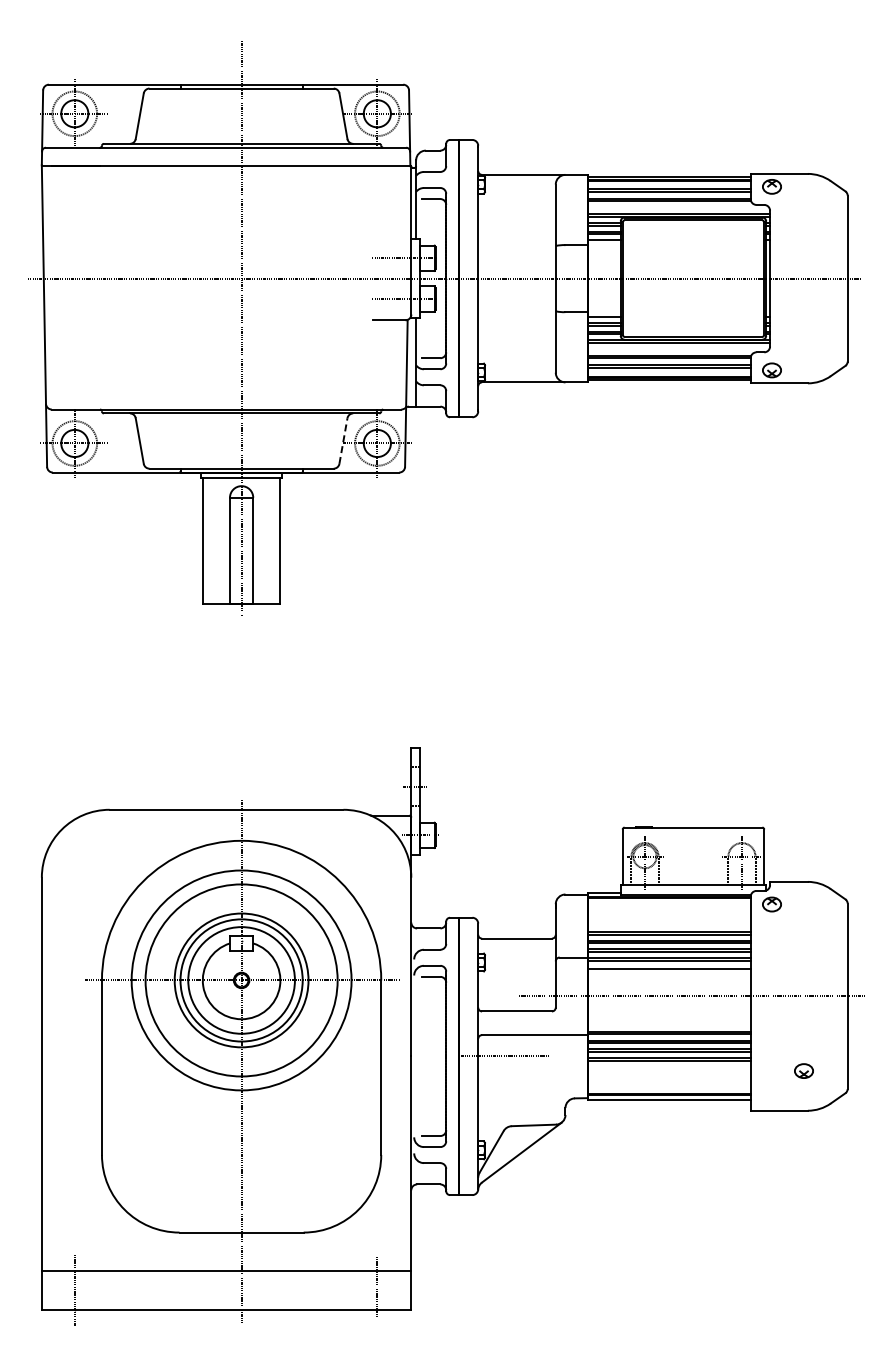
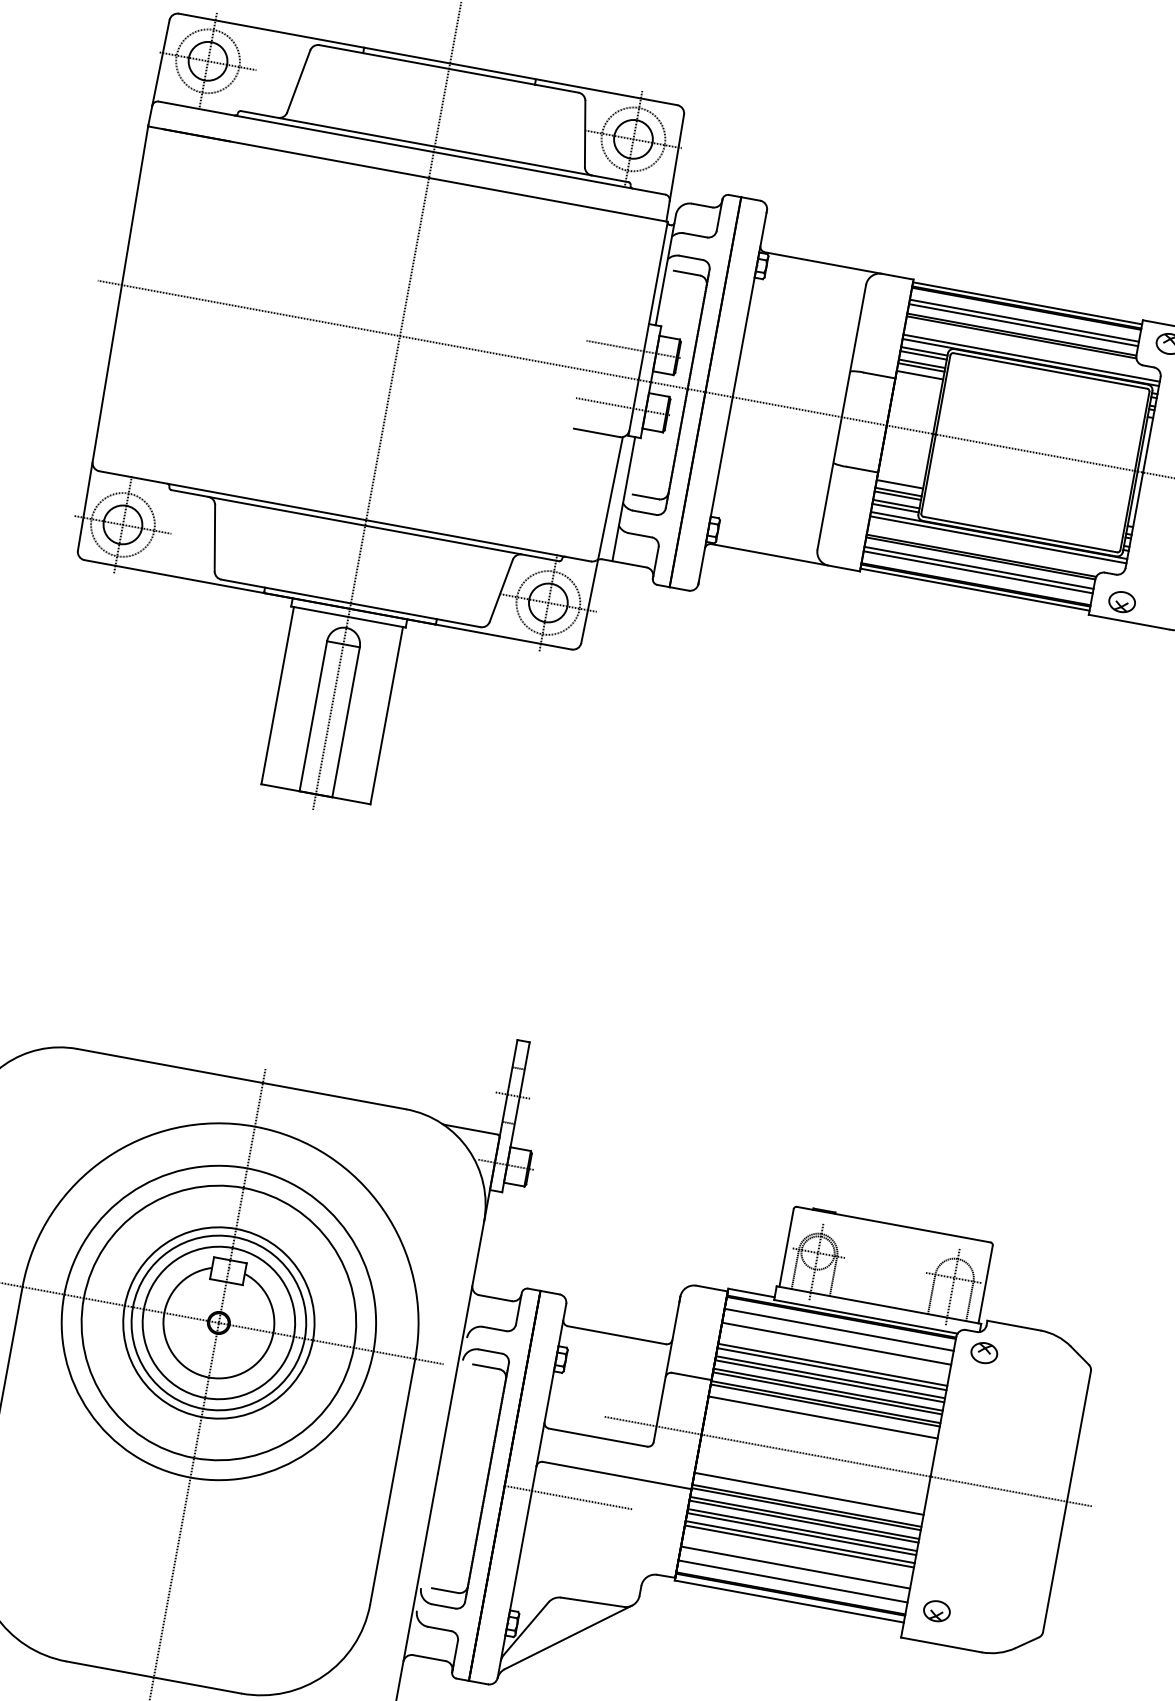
line: (343, 440) -> (501, 590), dashed -> solid
line: (668, 906) -> (838, 1329), added
line: (668, 916) -> (835, 1343), added
line: (668, 1023) -> (808, 1493), added
part: (803, 1070) -> (936, 1610), moved
line: (668, 1075) -> (794, 1566), added
line: (668, 1085) -> (792, 1580), added

